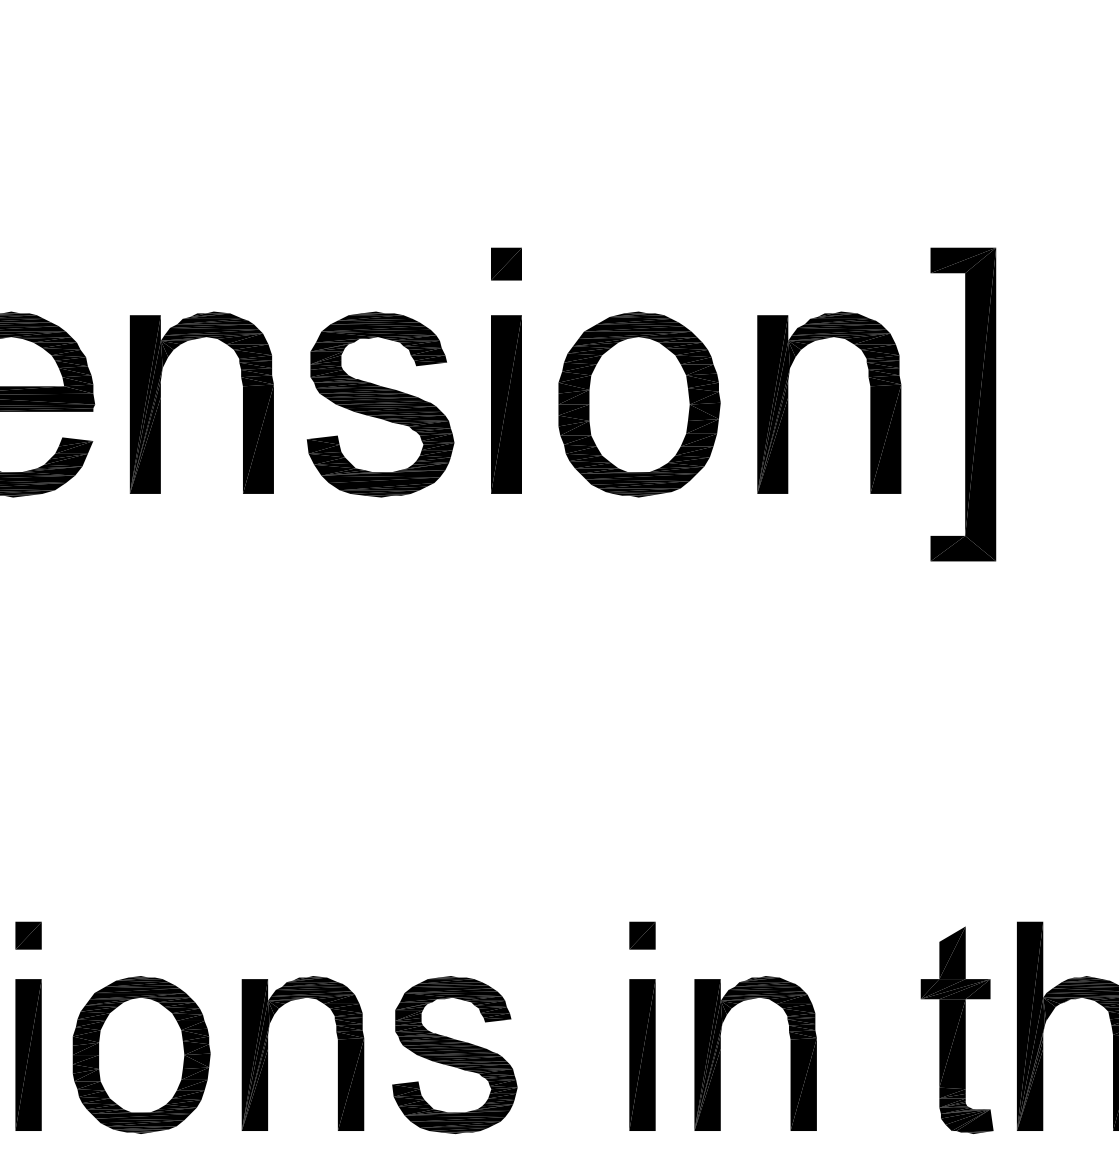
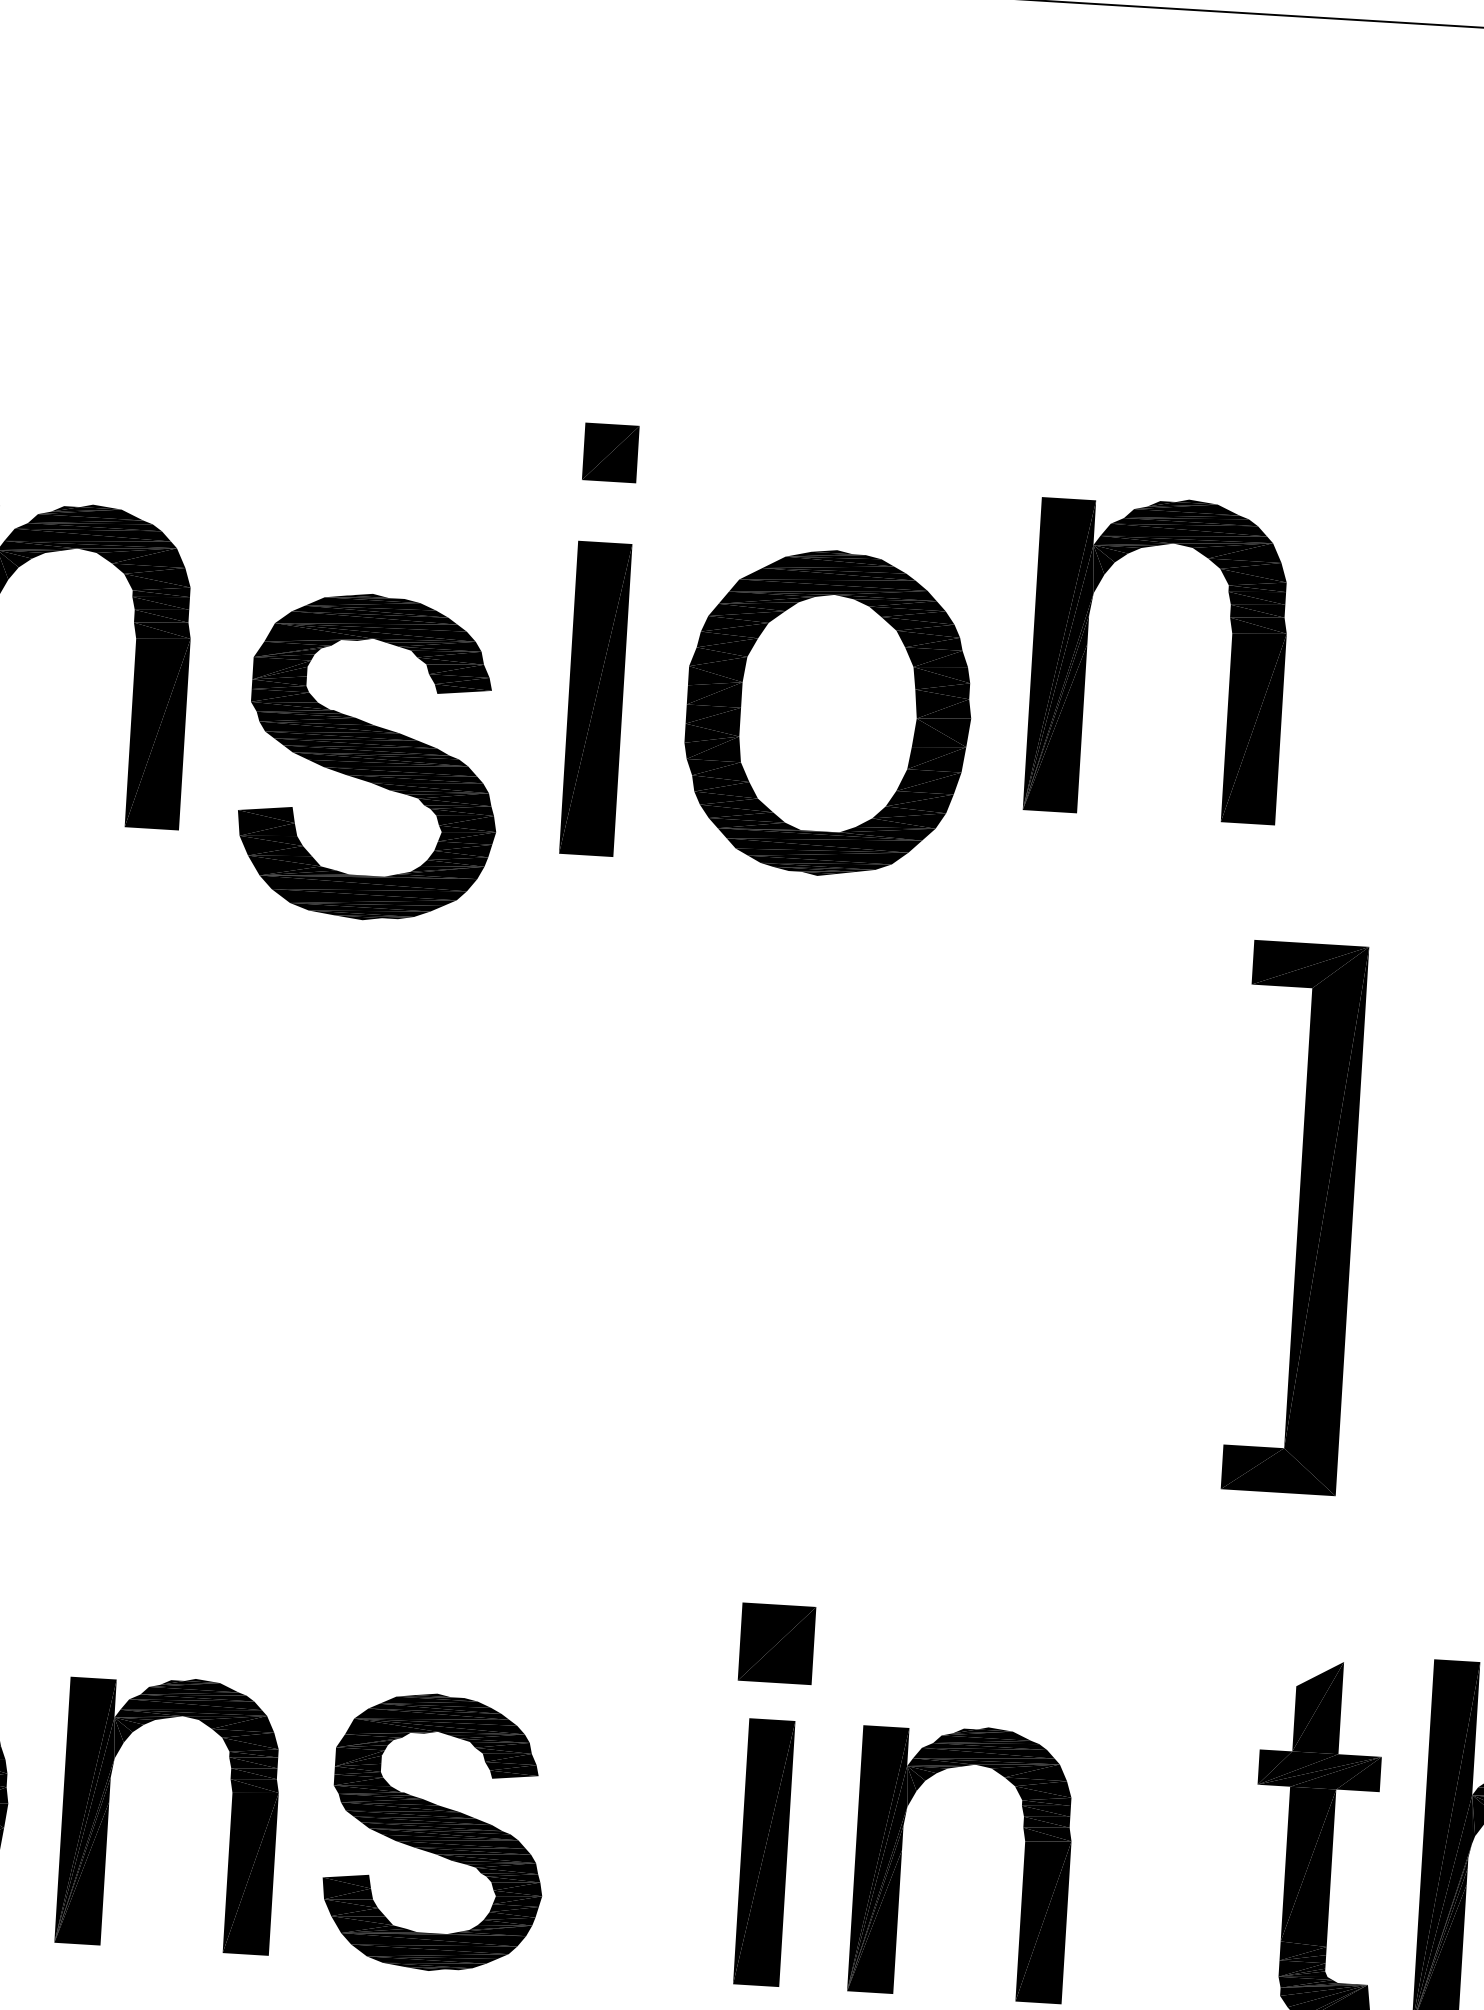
part: (788, 402) -> (1087, 653), moved
part: (380, 404) -> (370, 757), moved
part: (963, 404) -> (1295, 1217), moved
part: (642, 935) -> (777, 1643), size x1.6

